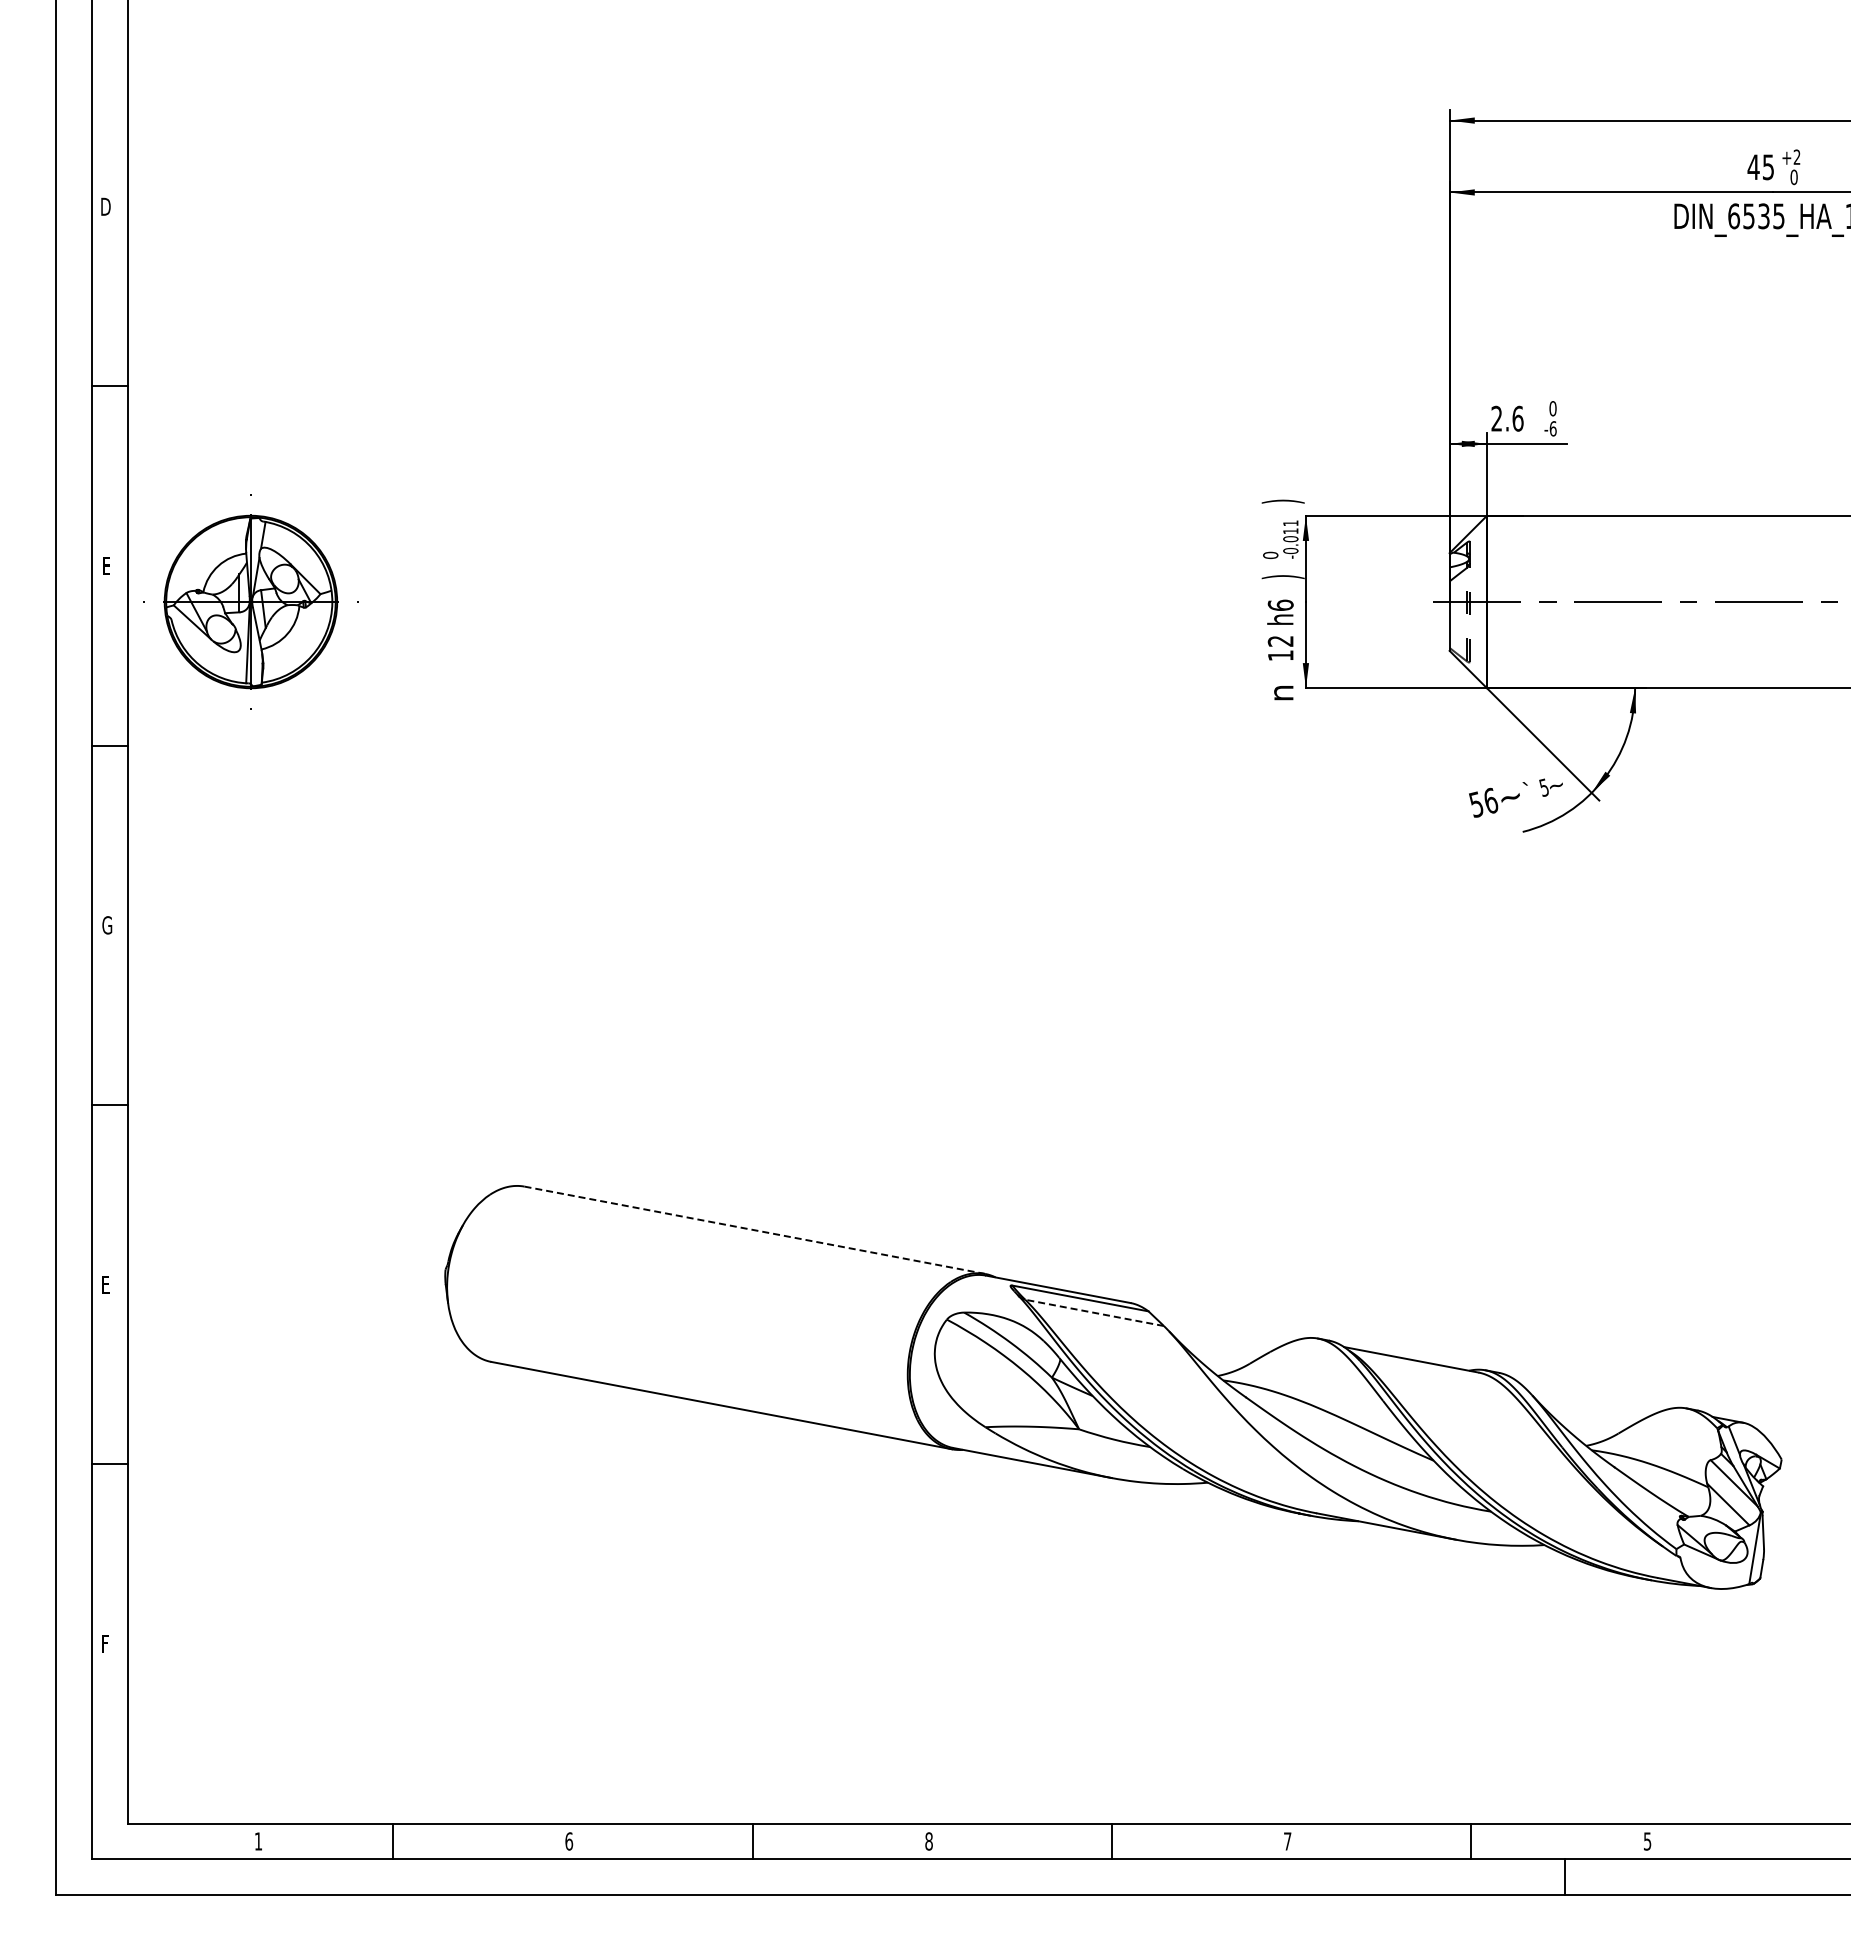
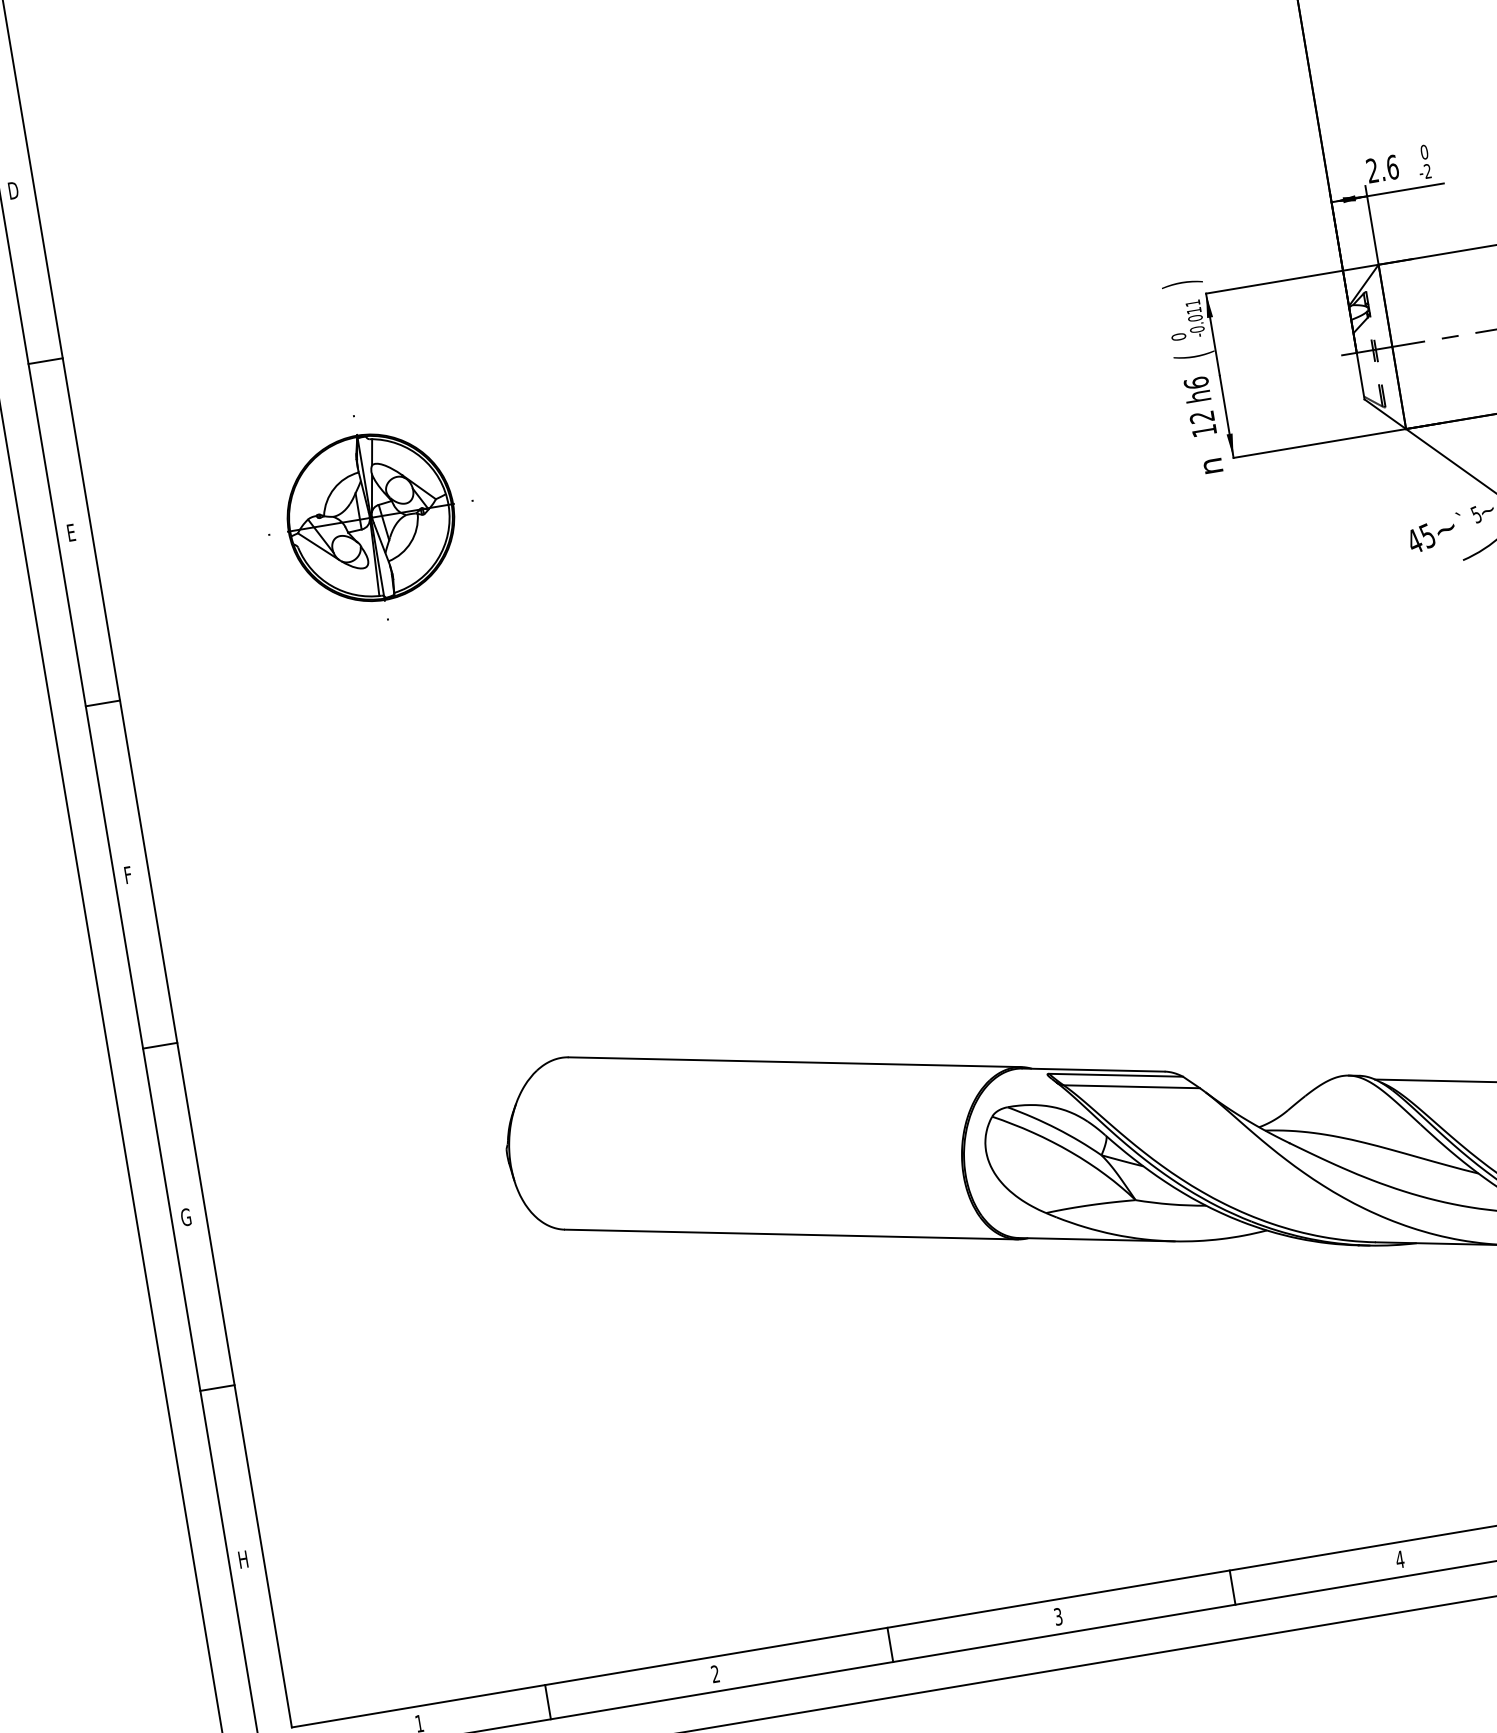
text: (1552, 428) -> (1427, 171), -6 -> -2
text: (1282, 577) -> (1193, 356), ) -> (
part: (250, 601) -> (370, 517), moved
text: (1483, 802) -> (1420, 538), 56 -> 45
text: (107, 925) -> (129, 875), G -> F
line: (754, 1230) -> (794, 1062), dashed -> solid
text: (106, 1284) -> (185, 1217), E -> G
line: (1094, 1312) -> (1131, 1086), dashed -> solid
text: (107, 1643) -> (244, 1559), F -> H
text: (569, 1841) -> (715, 1674), 6 -> 2
text: (928, 1841) -> (1057, 1616), 8 -> 3
text: (1287, 1841) -> (1399, 1559), 7 -> 4

